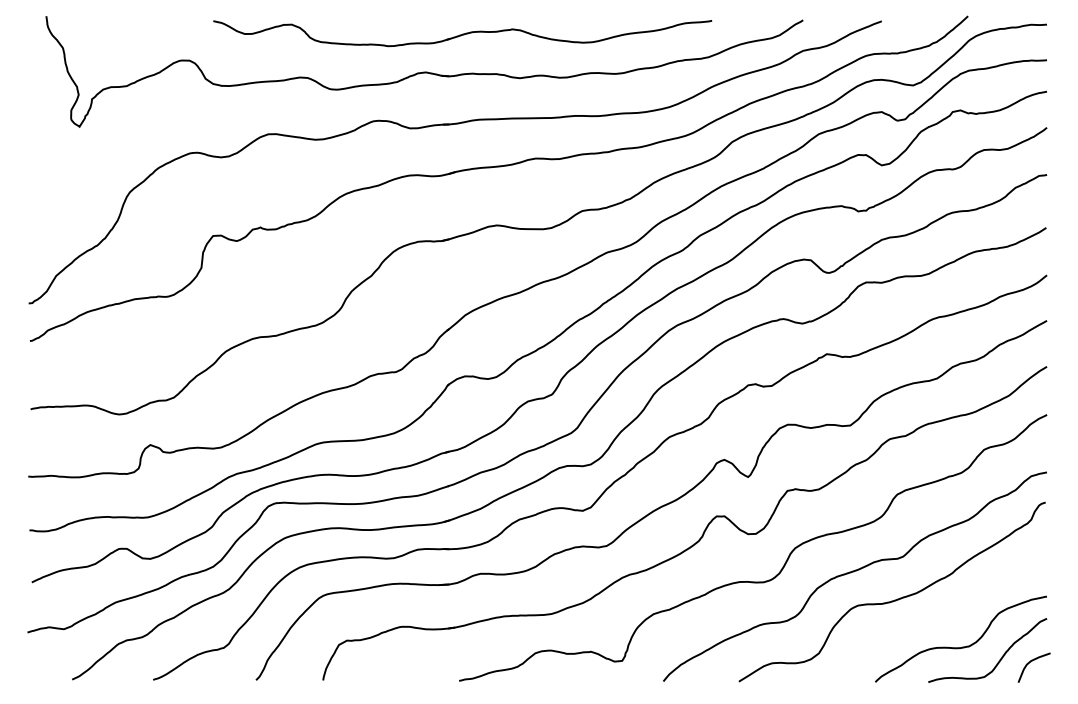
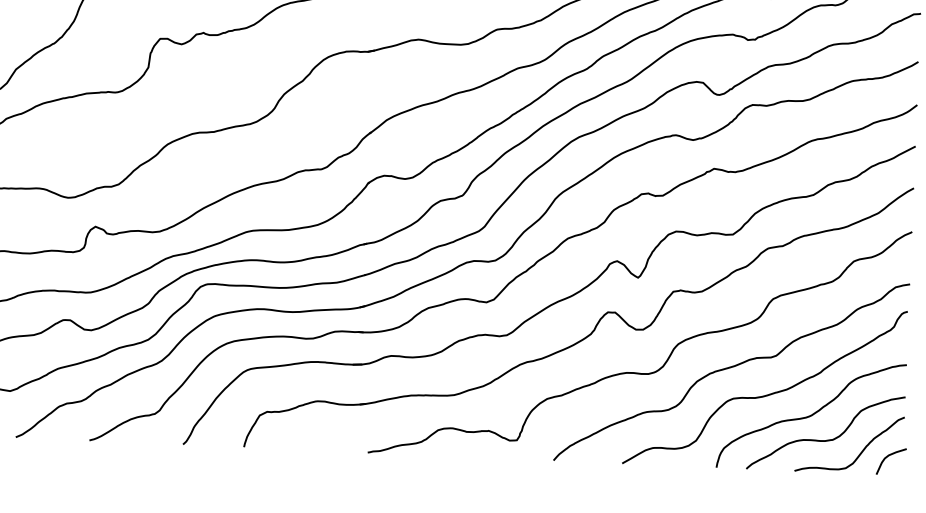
curve: (943, 621) -> (810, 416), added

